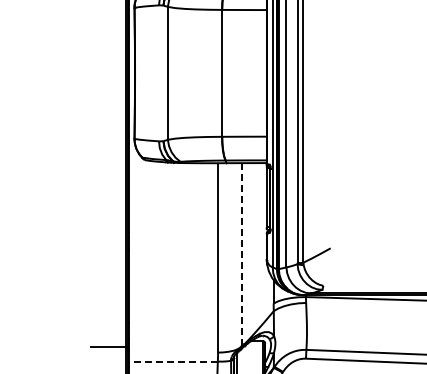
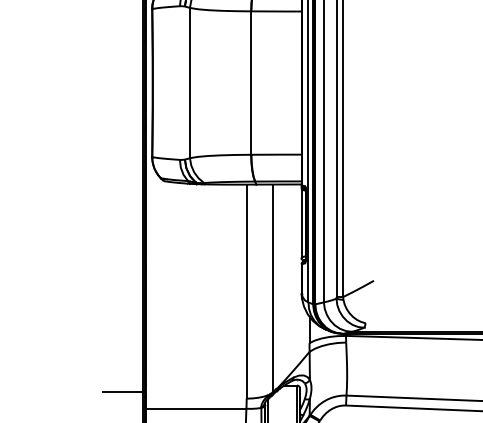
line: (241, 255) -> (273, 288), dashed -> solid
line: (173, 361) -> (196, 408), dashed -> solid

